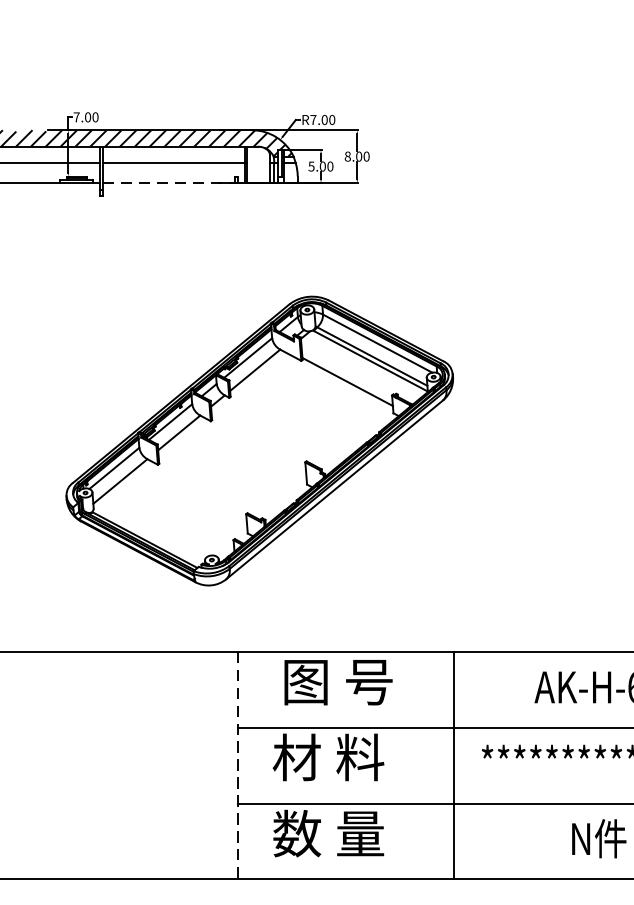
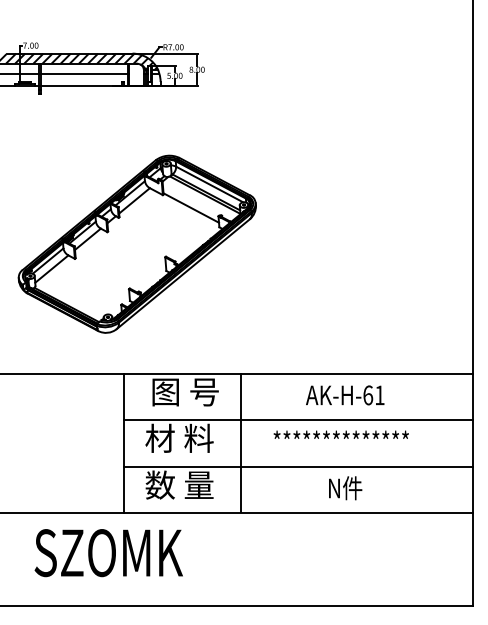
line: (170, 183) -> (82, 86), dashed -> solid
line: (453, 764) -> (240, 442), moved
line: (238, 765) -> (124, 443), dashed -> solid

